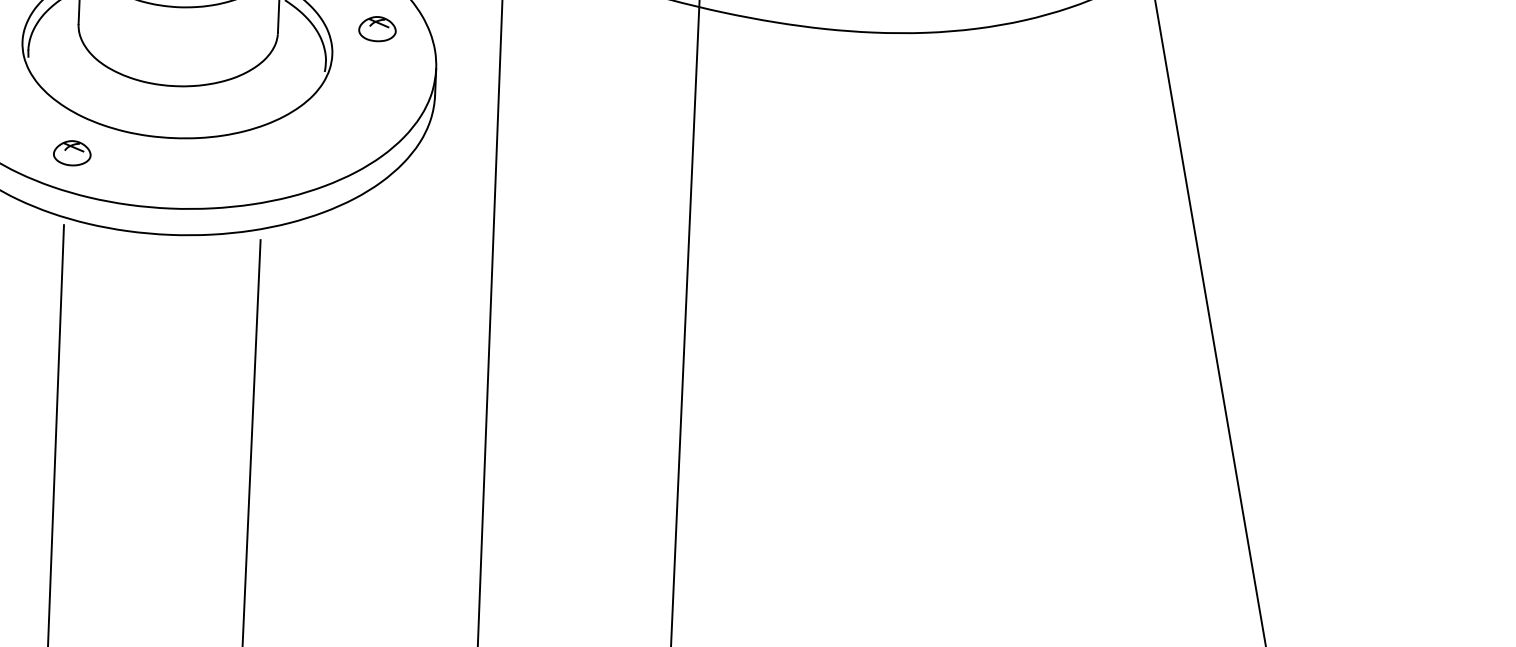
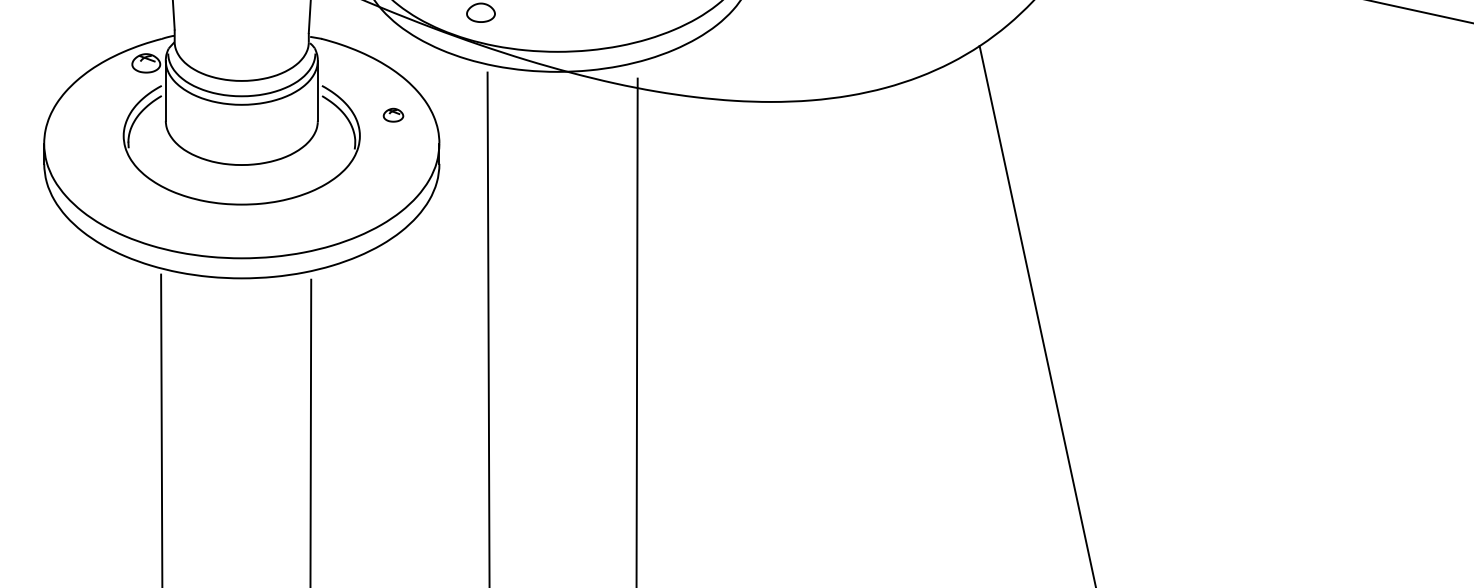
part: (377, 29) -> (393, 115), size x0.7
part: (72, 153) -> (165, 219), removed

